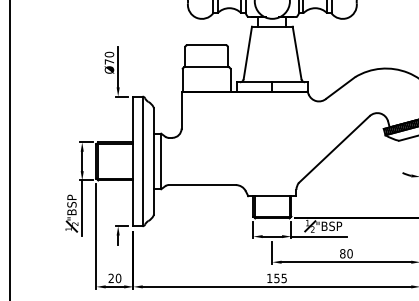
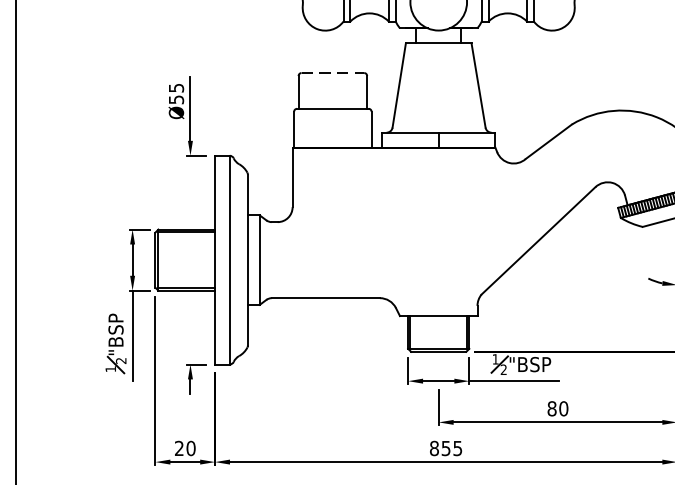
line: (207, 45) -> (334, 73), solid -> dashed
text: (109, 57) -> (176, 92), Ø70 -> Ø55
text: (269, 278) -> (434, 448), 155 -> 855

